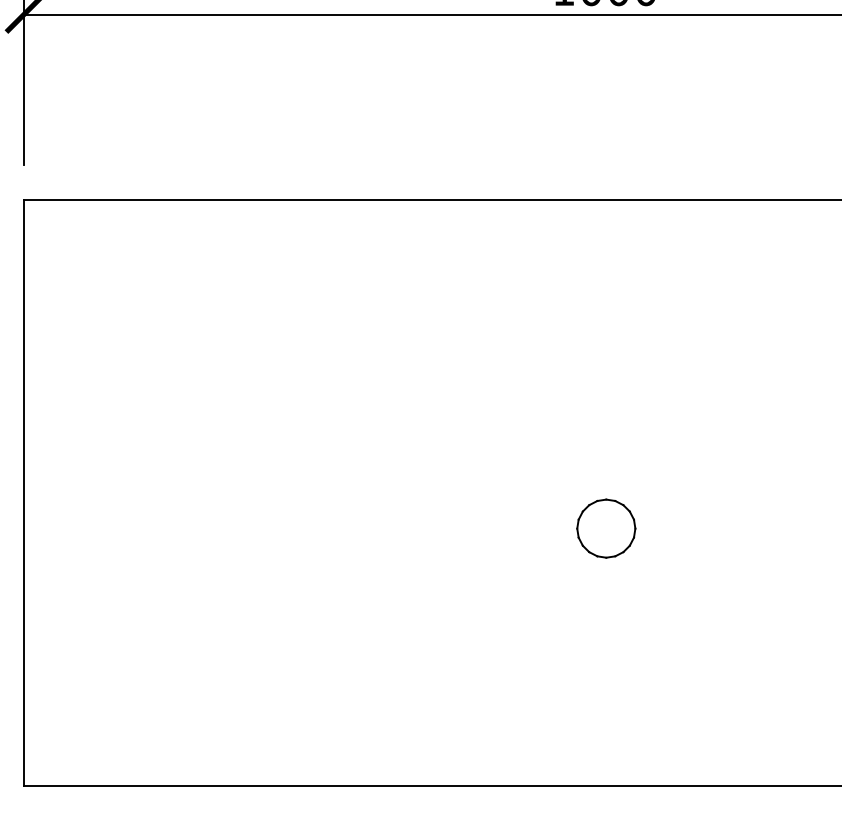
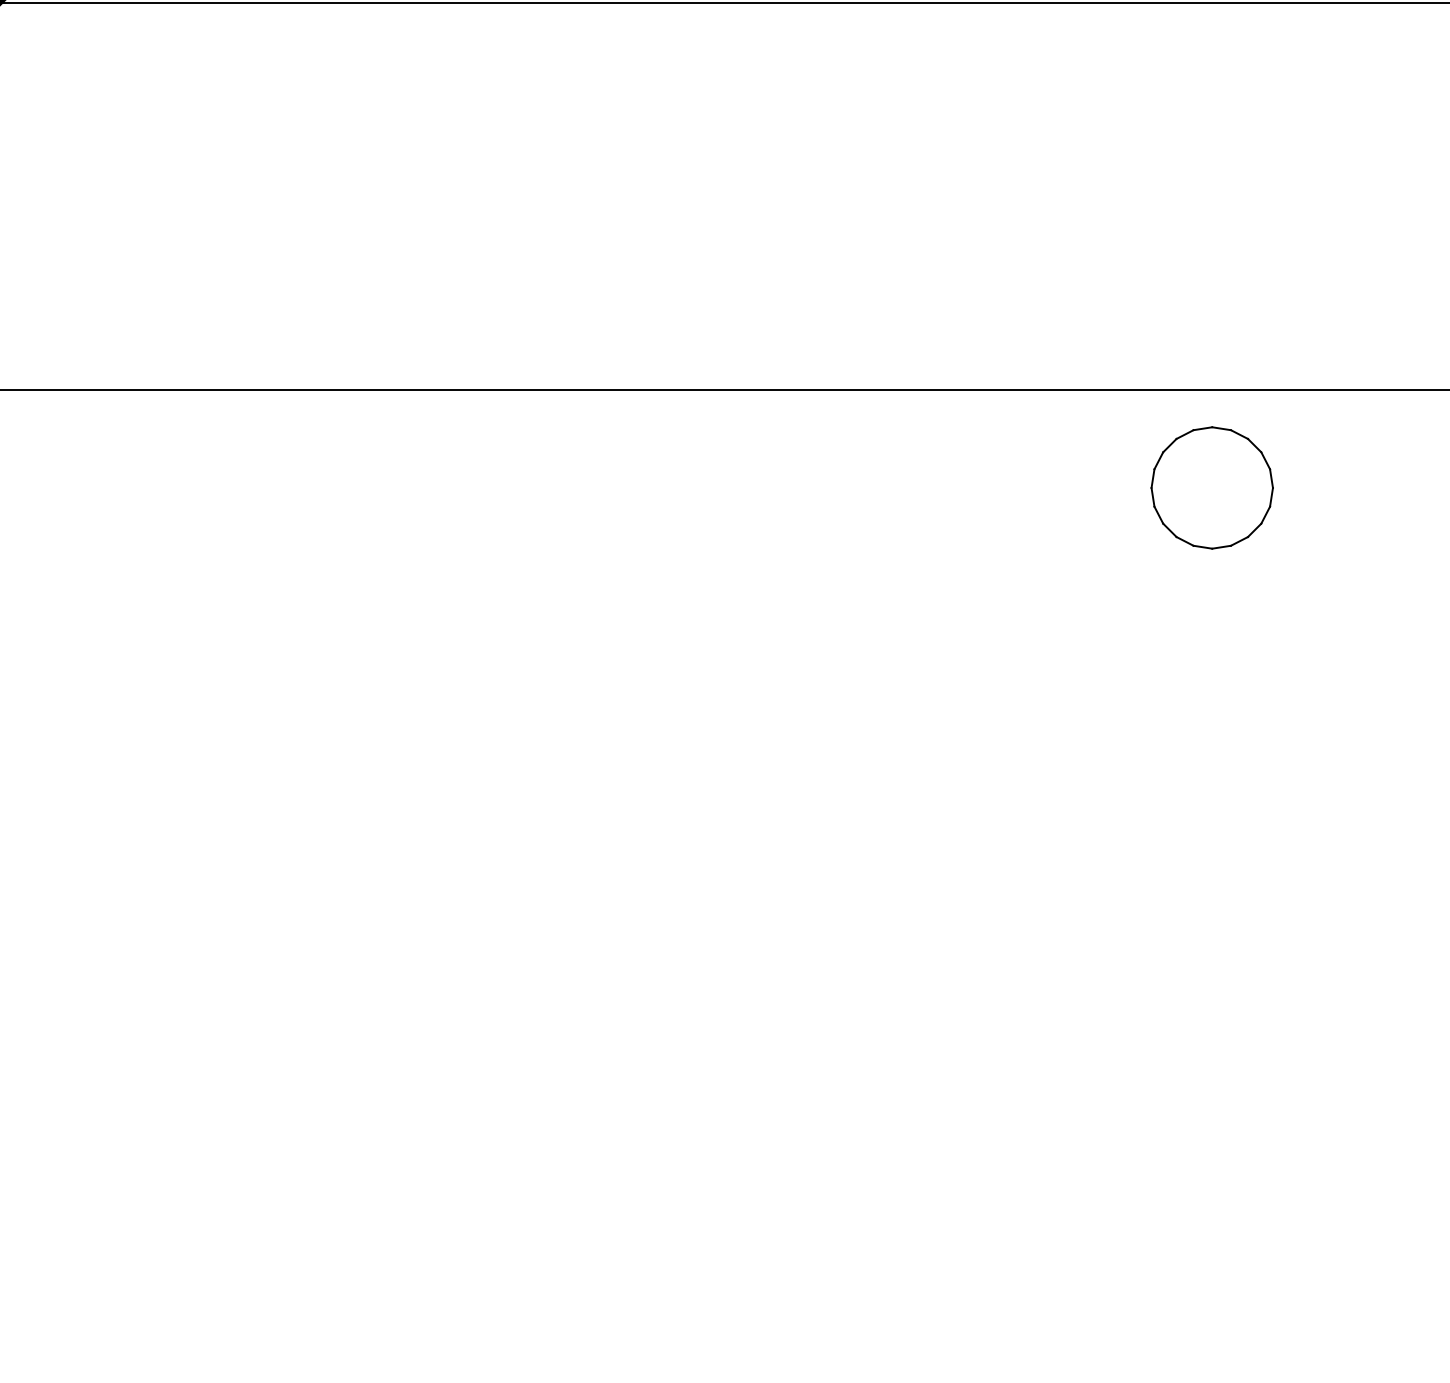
part: (606, 528) -> (1212, 487), moved

